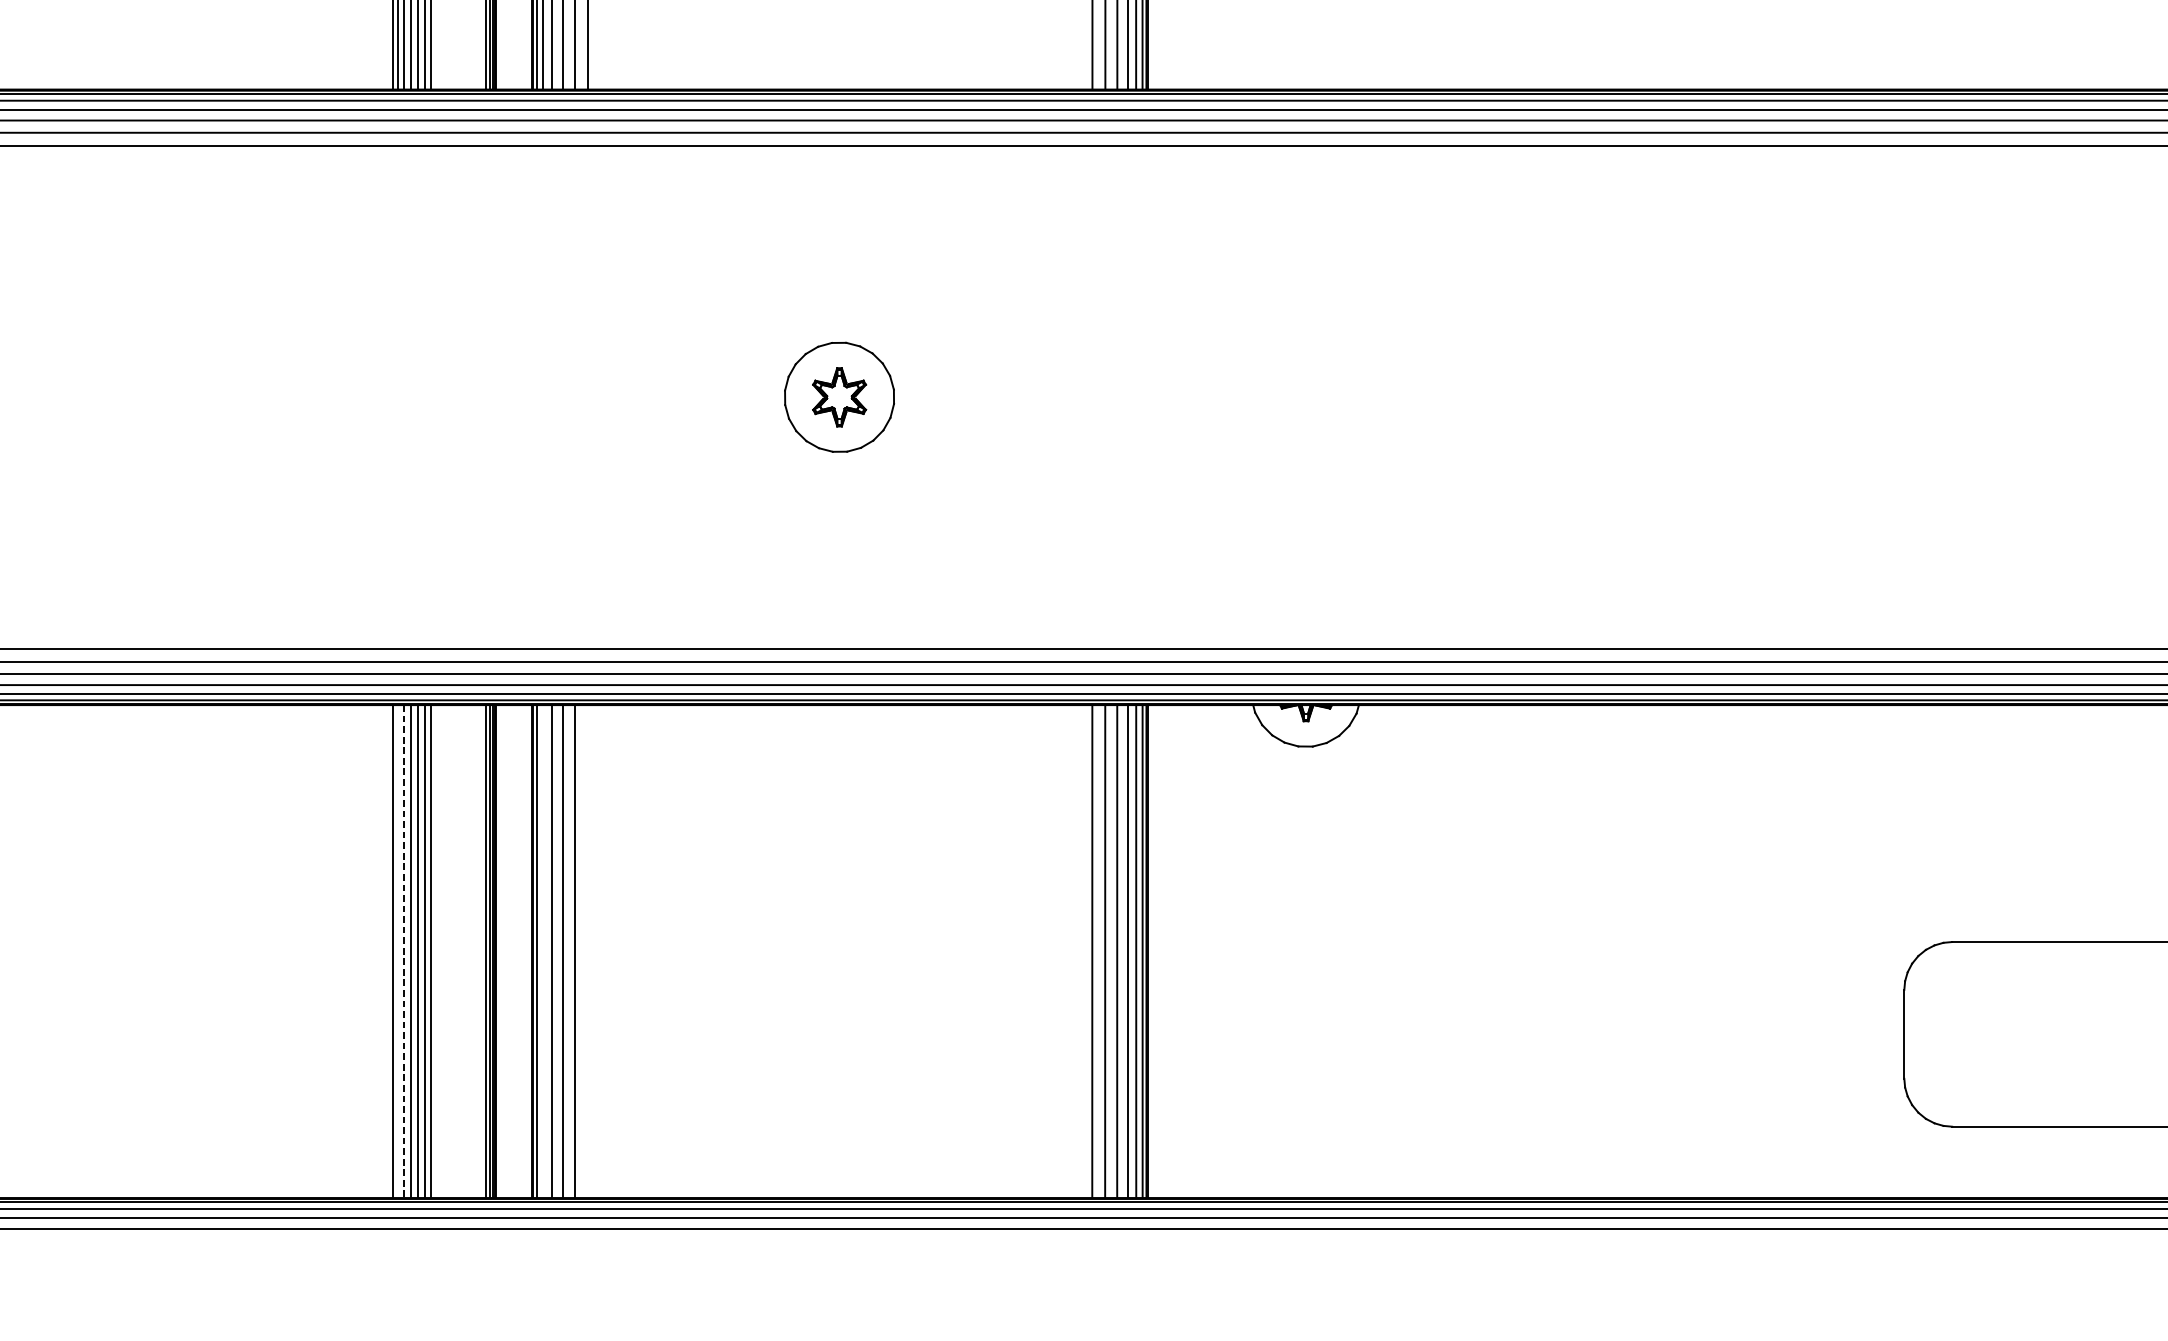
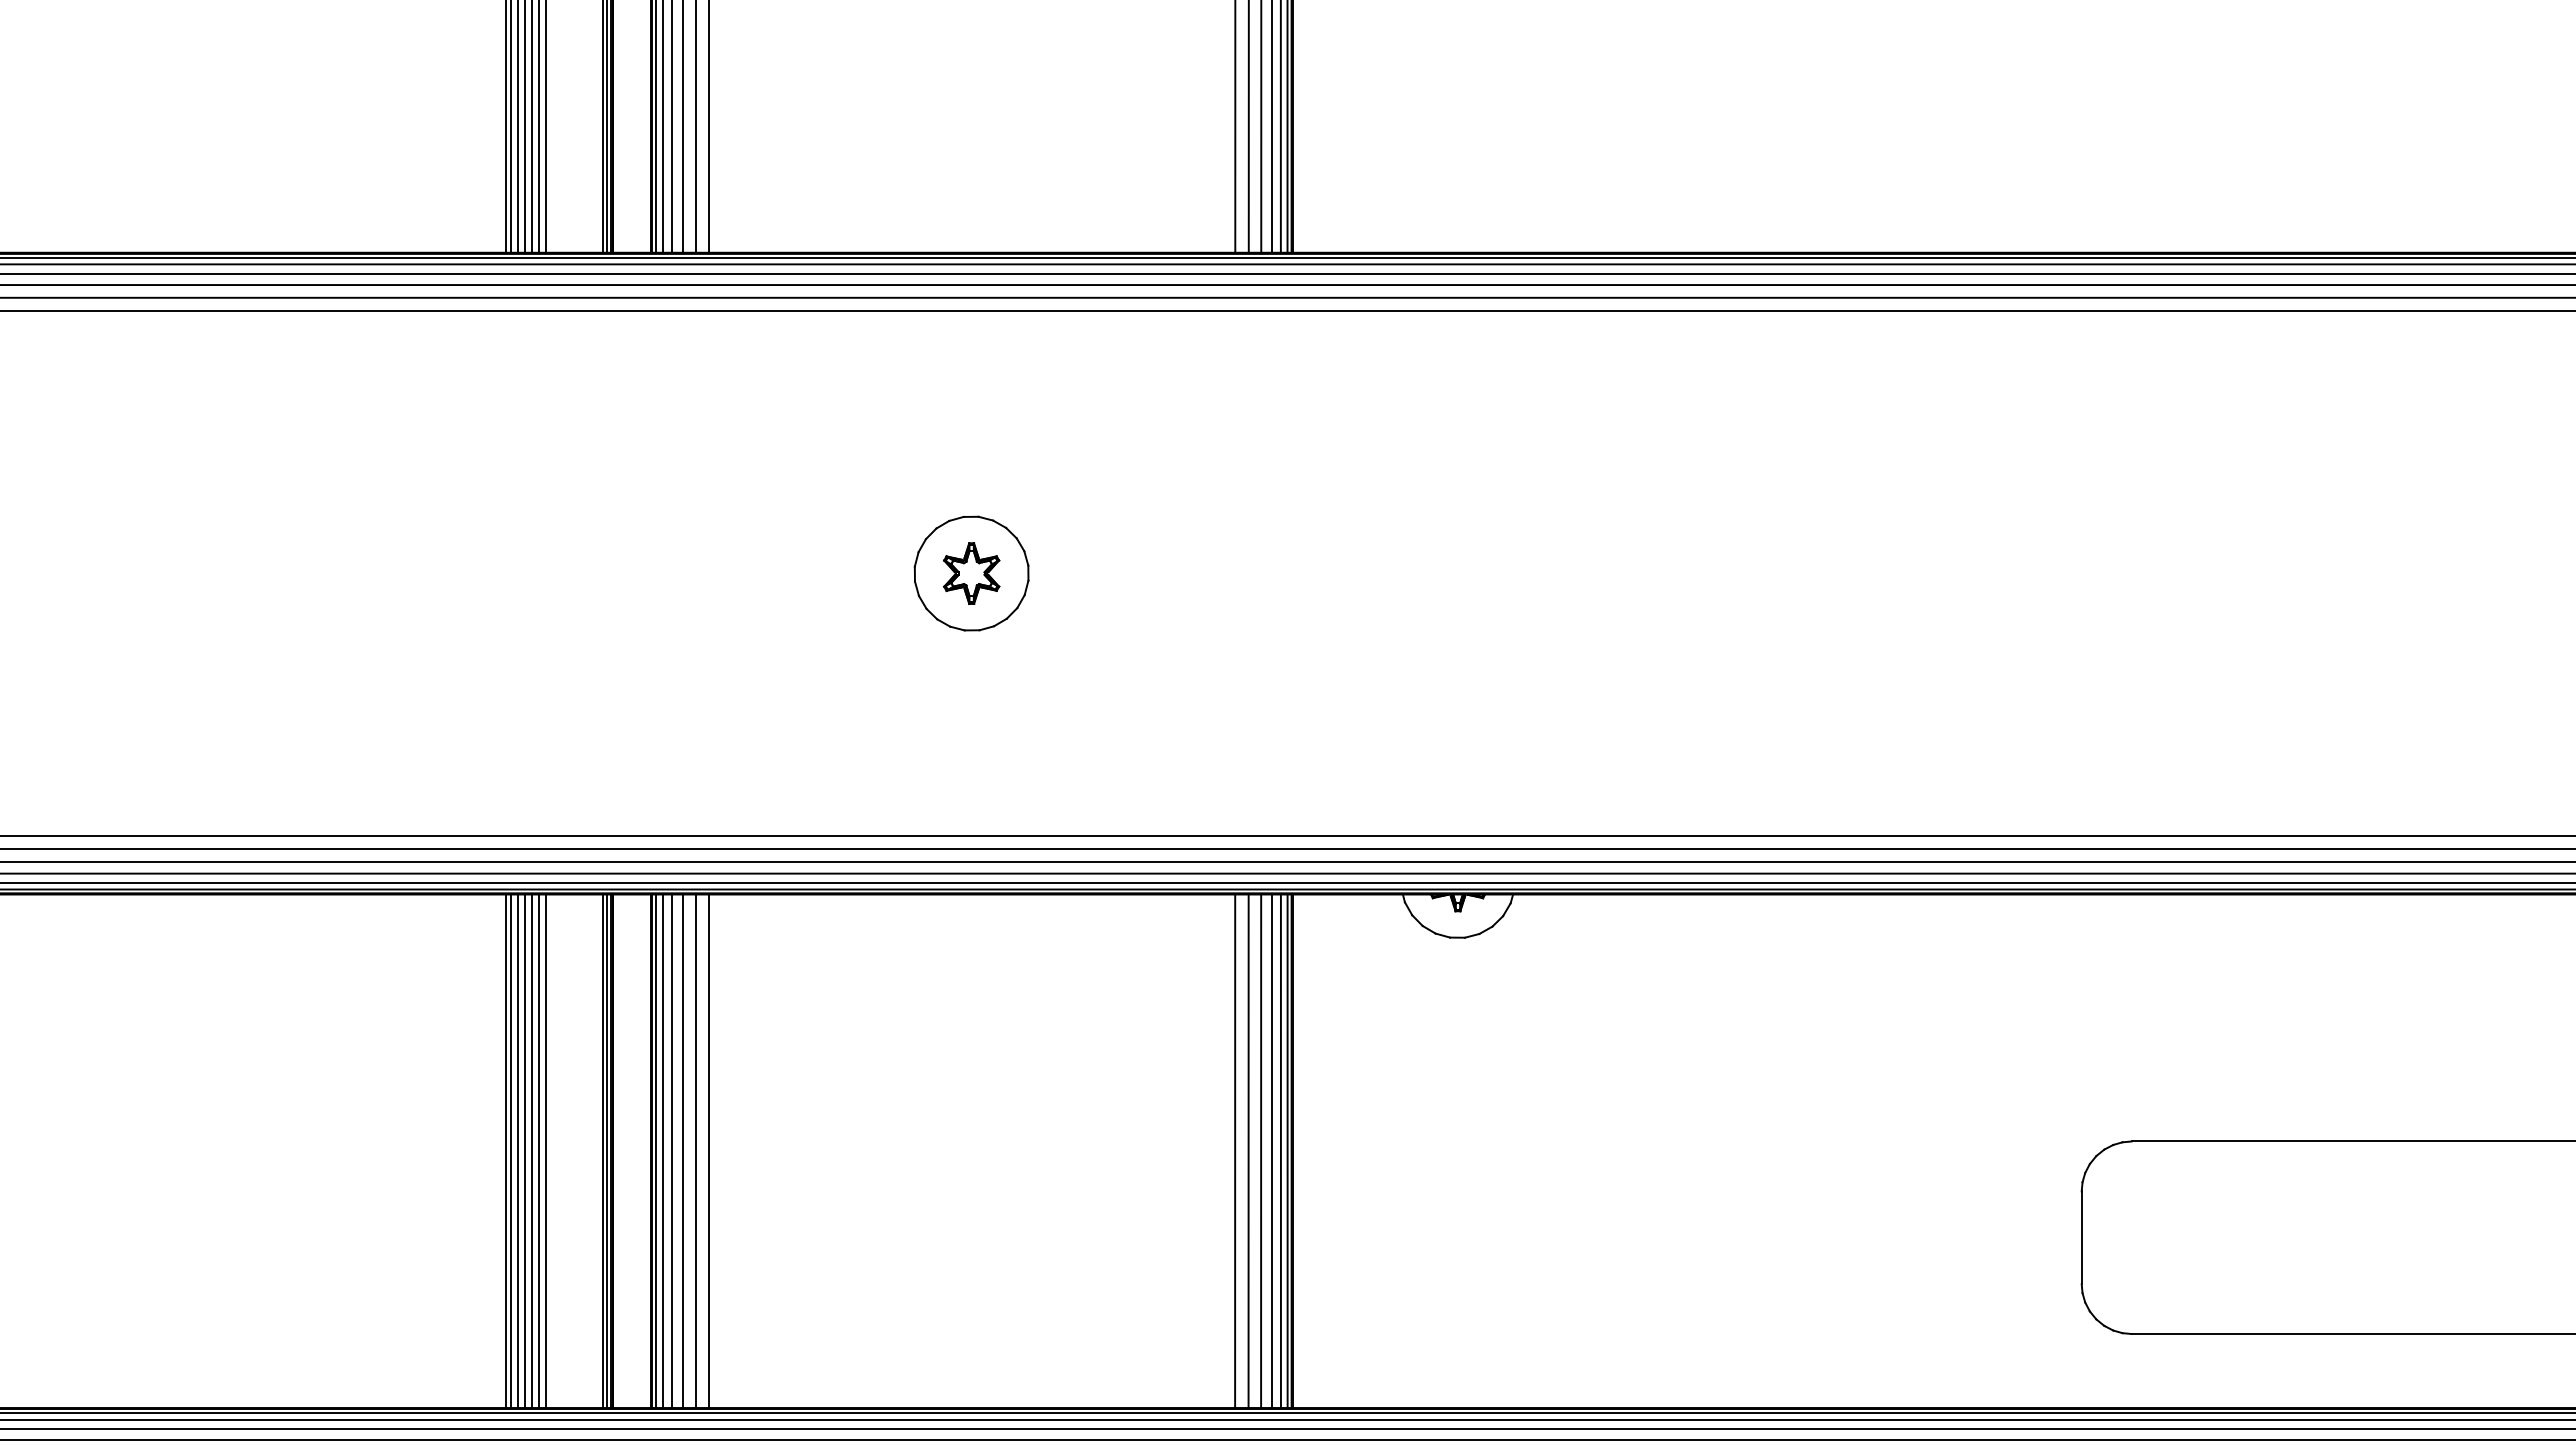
line: (398, 950) -> (511, 1150), added
line: (543, 950) -> (662, 1150), added
line: (588, 950) -> (709, 1150), added
line: (403, 951) -> (517, 1151), dashed -> solid

